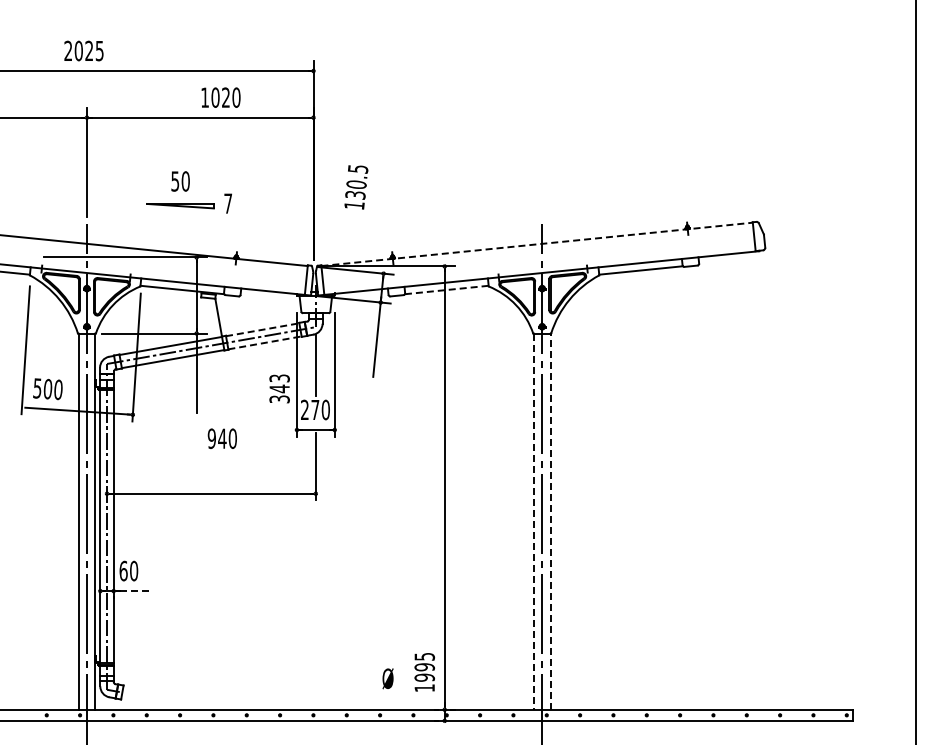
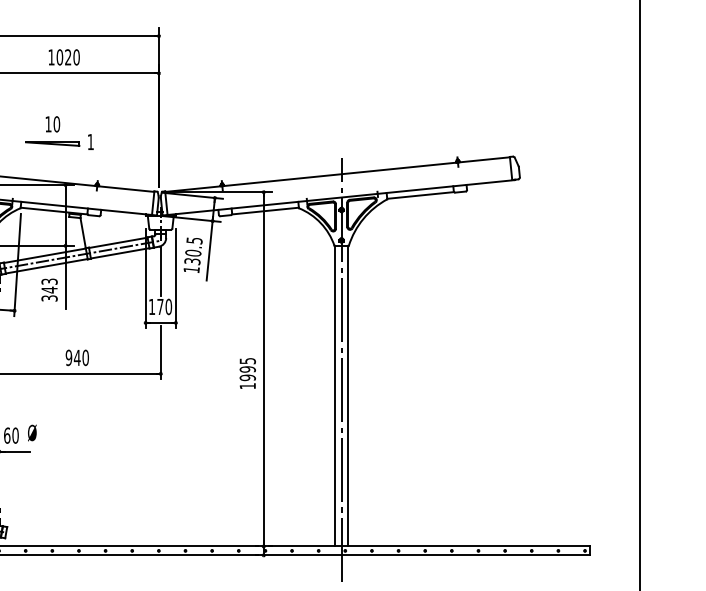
text: (220, 97) -> (63, 57), moved
text: (175, 181) -> (48, 124), 50 -> 10
text: (356, 187) -> (193, 255), moved
text: (228, 203) -> (91, 141), 7 -> 1
line: (537, 244) -> (337, 174), dashed -> solid
line: (447, 289) -> (265, 210), dashed -> solid
line: (263, 329) -> (118, 242), dashed -> solid
line: (265, 342) -> (120, 253), dashed -> solid
text: (279, 388) -> (49, 289), moved
text: (304, 409) -> (151, 306), 270 -> 170
text: (221, 438) -> (76, 357), moved
line: (550, 521) -> (348, 396), dashed -> solid
line: (533, 522) -> (334, 396), dashed -> solid
line: (136, 591) -> (17, 451), dashed -> solid
text: (424, 672) -> (247, 373), moved
text: (387, 678) -> (31, 432), moved

